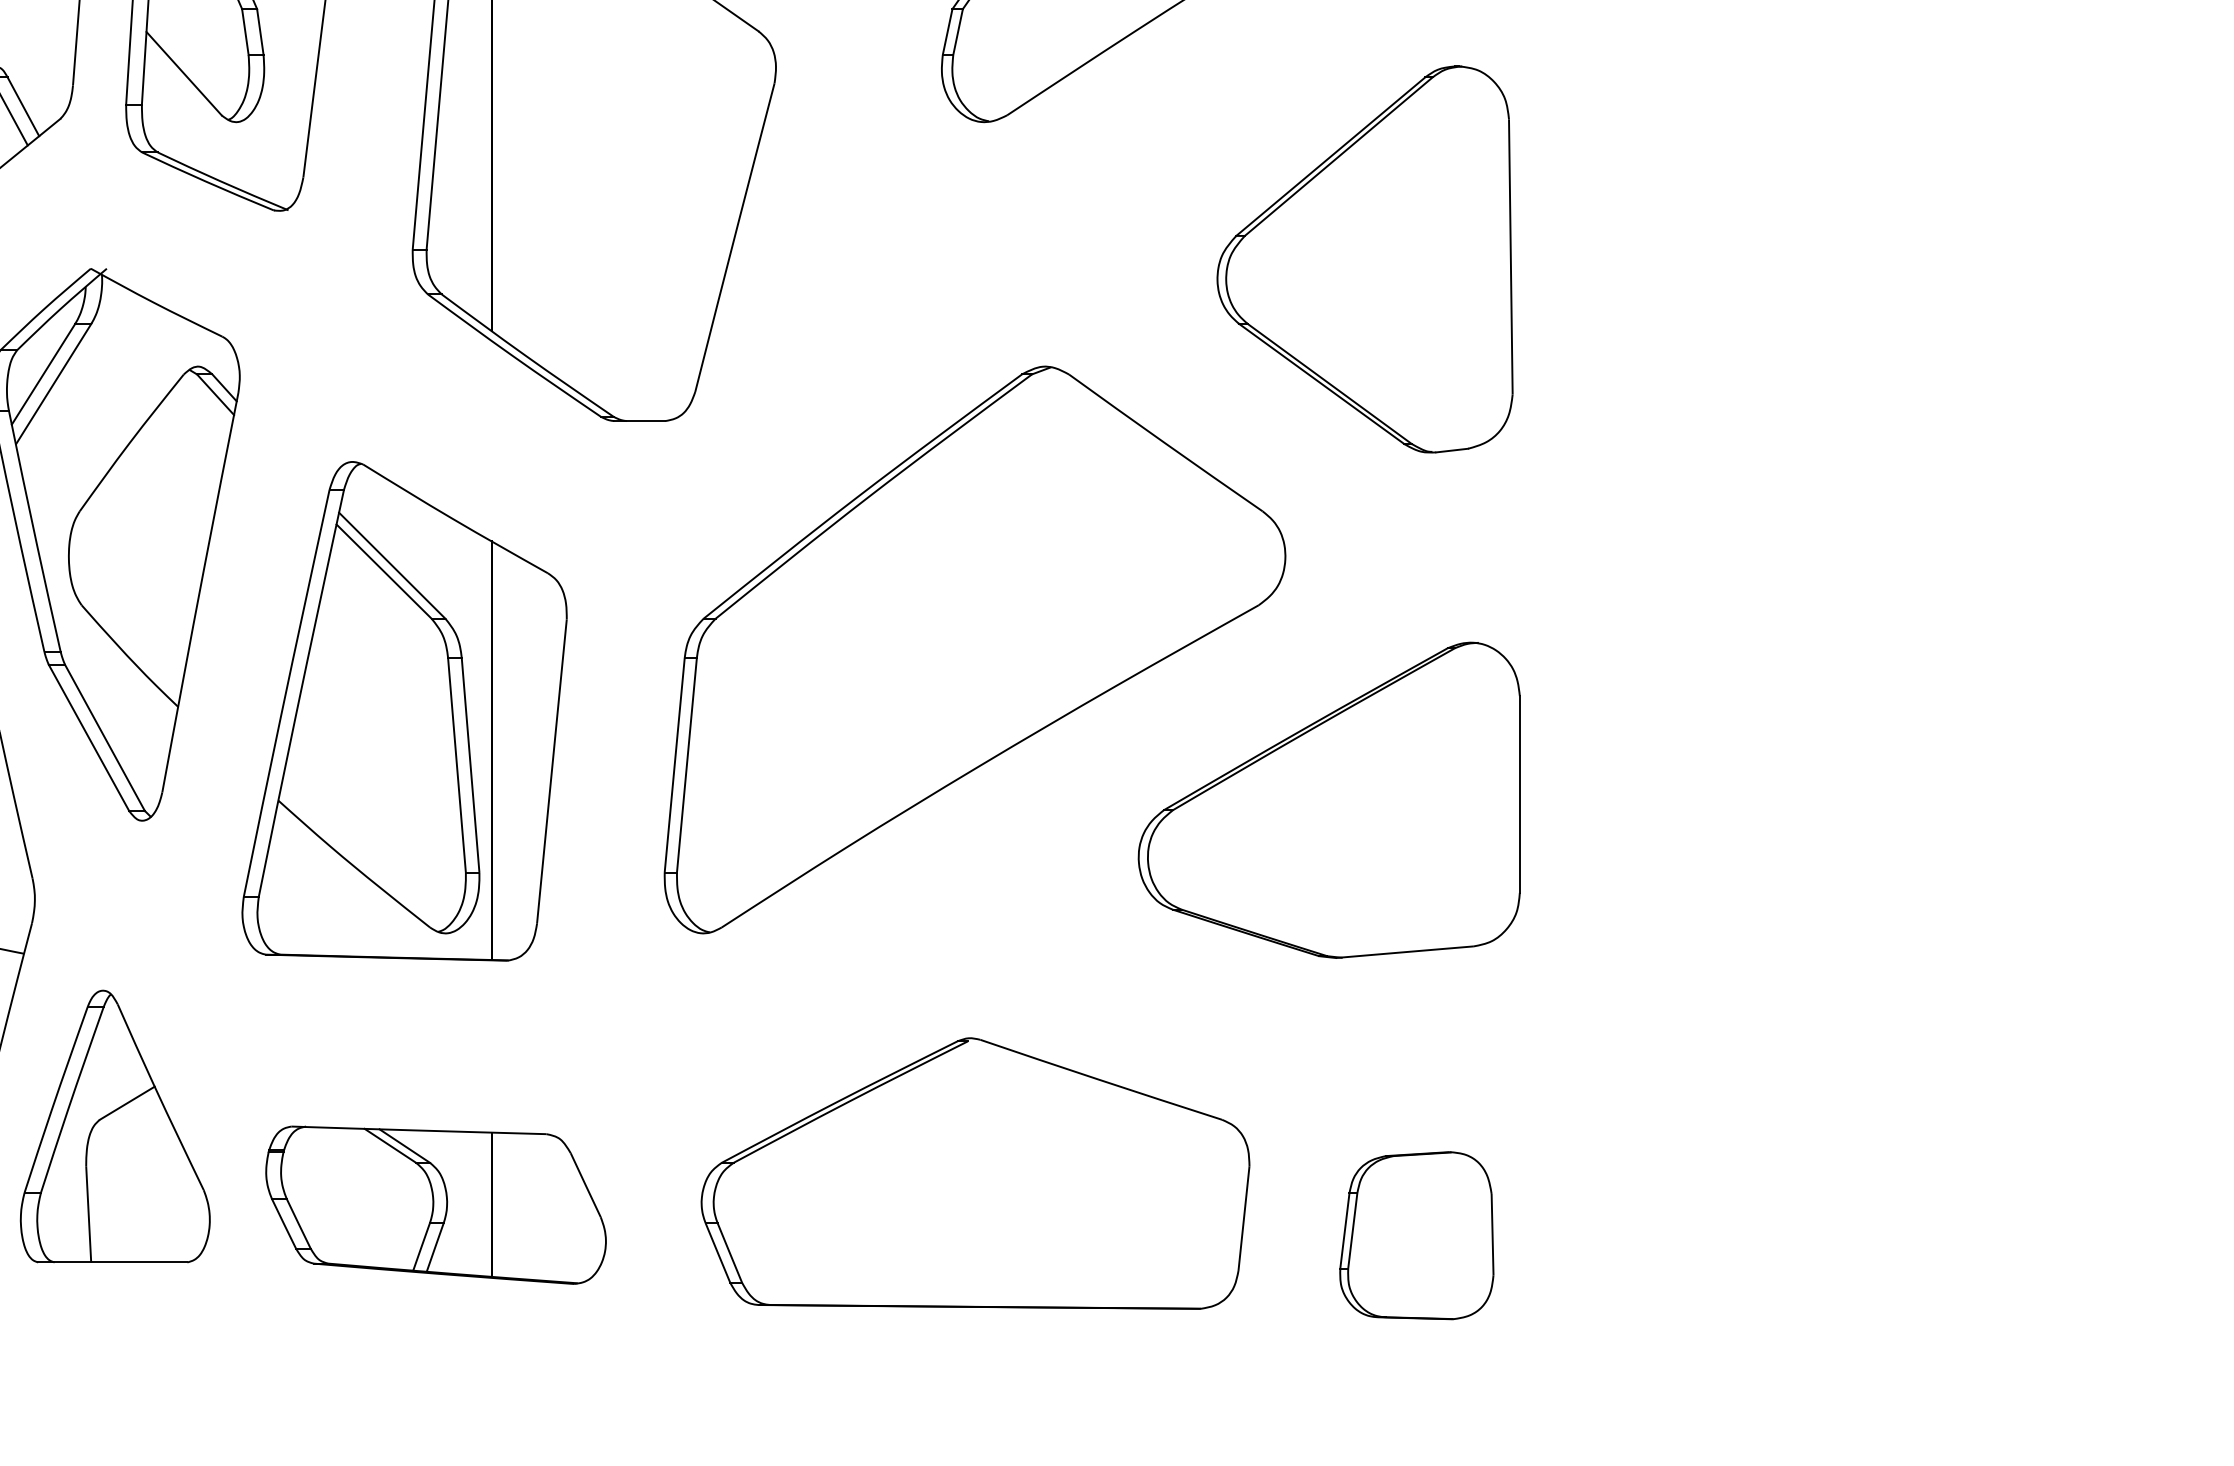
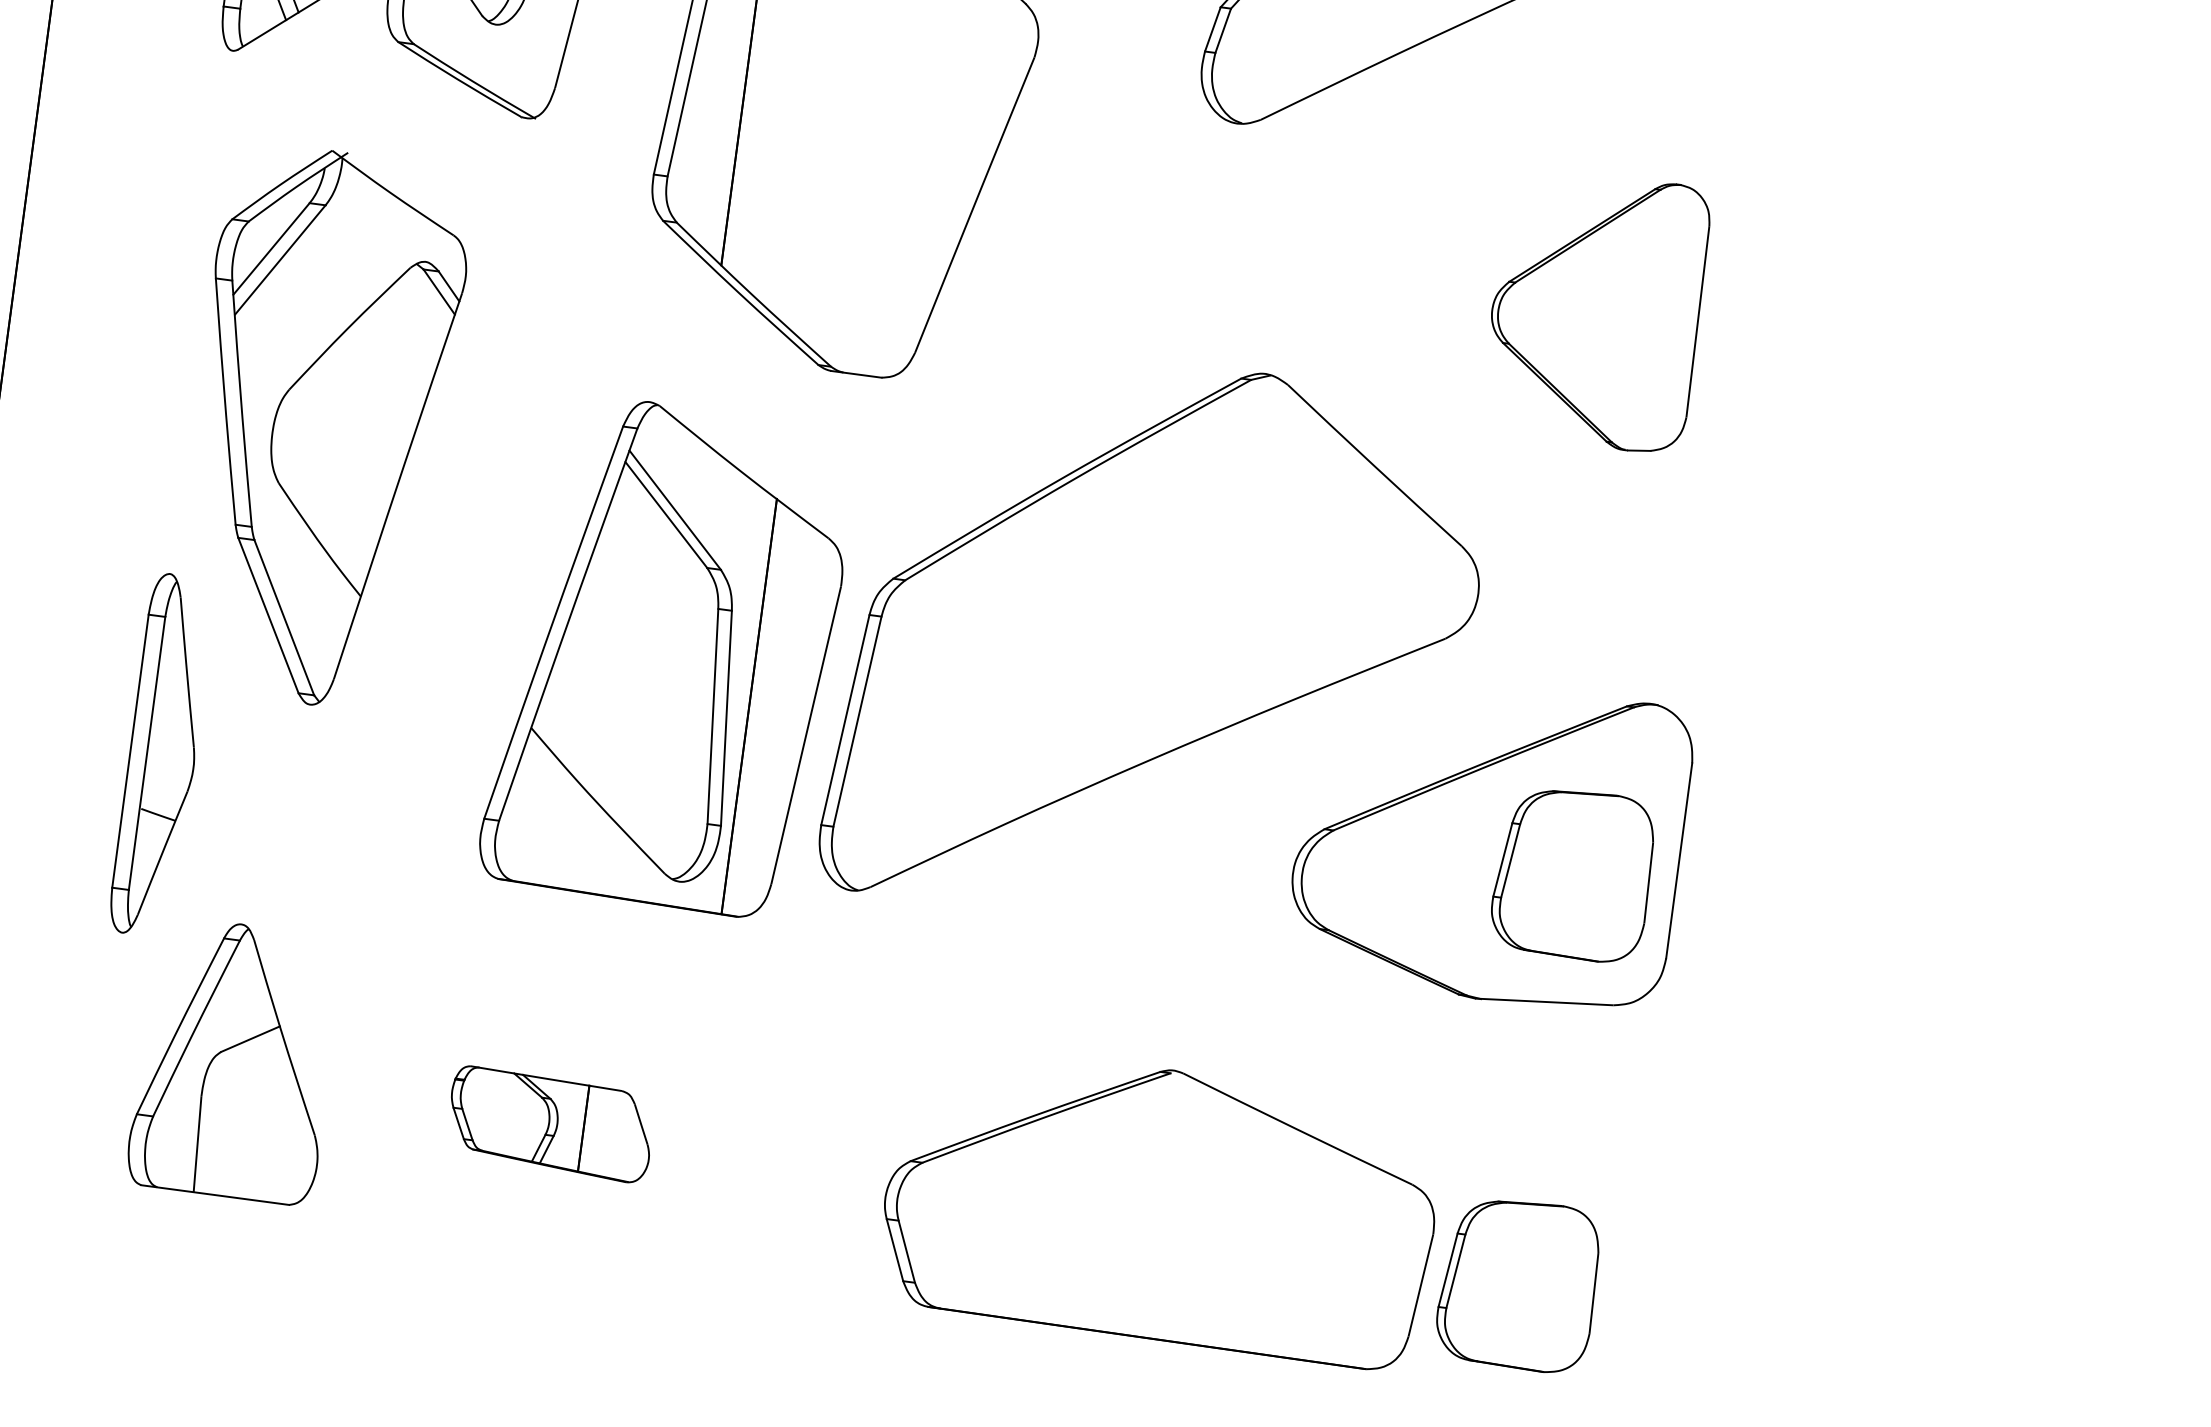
part: (1364, 259) -> (1595, 309), size x0.7
part: (404, 711) -> (668, 656), moved
part: (1416, 821) -> (1573, 873), added
part: (114, 1126) -> (234, 1060), moved
part: (975, 1173) -> (1160, 1205), moved
part: (435, 1204) -> (550, 1123), size x0.6

